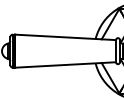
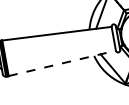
line: (66, 64) -> (63, 62), solid -> dashed

